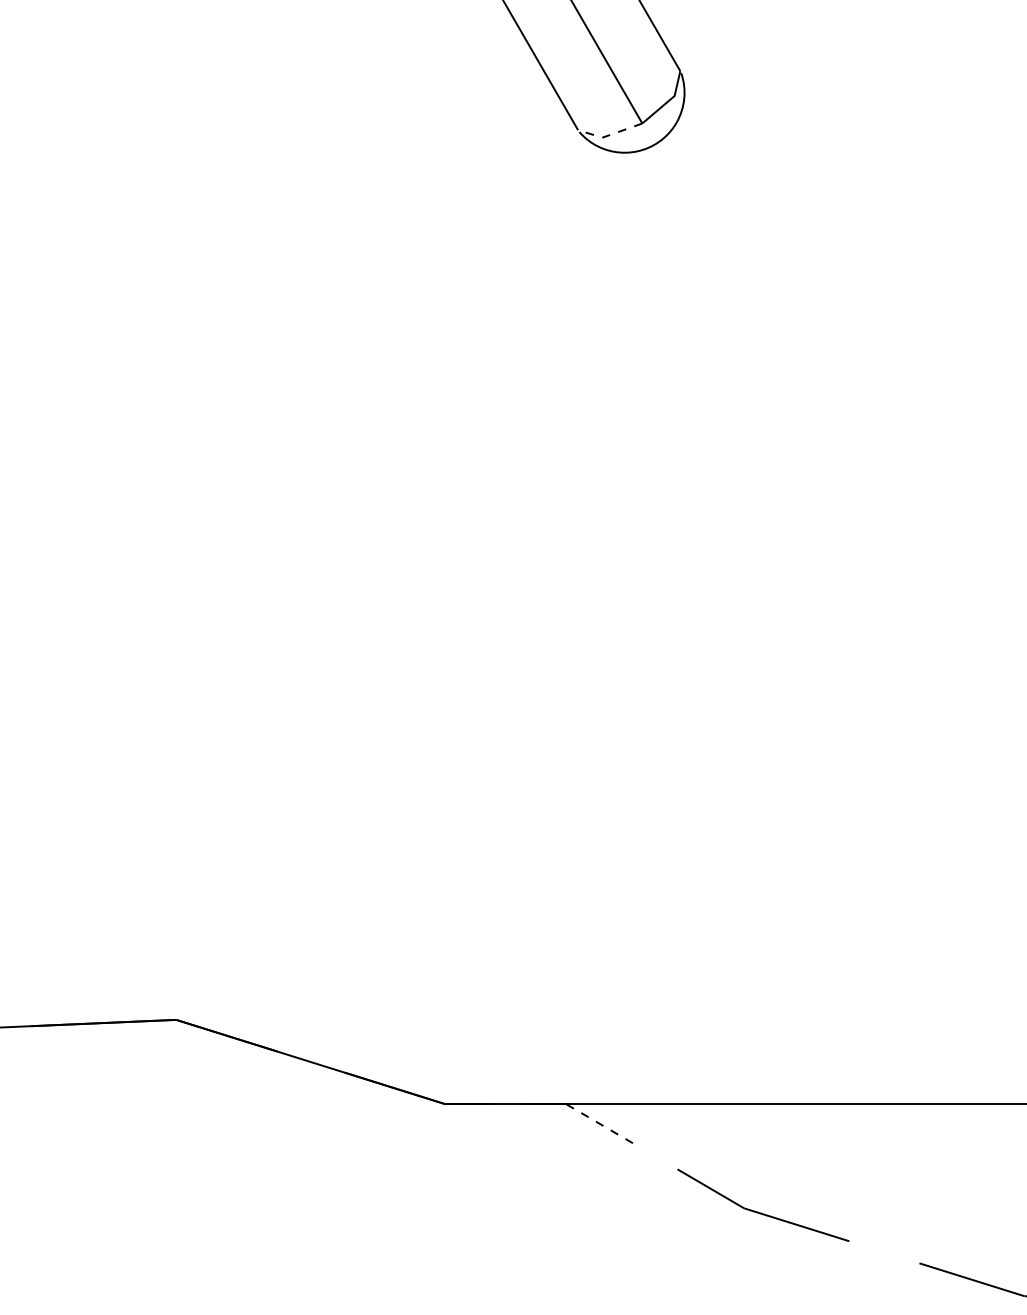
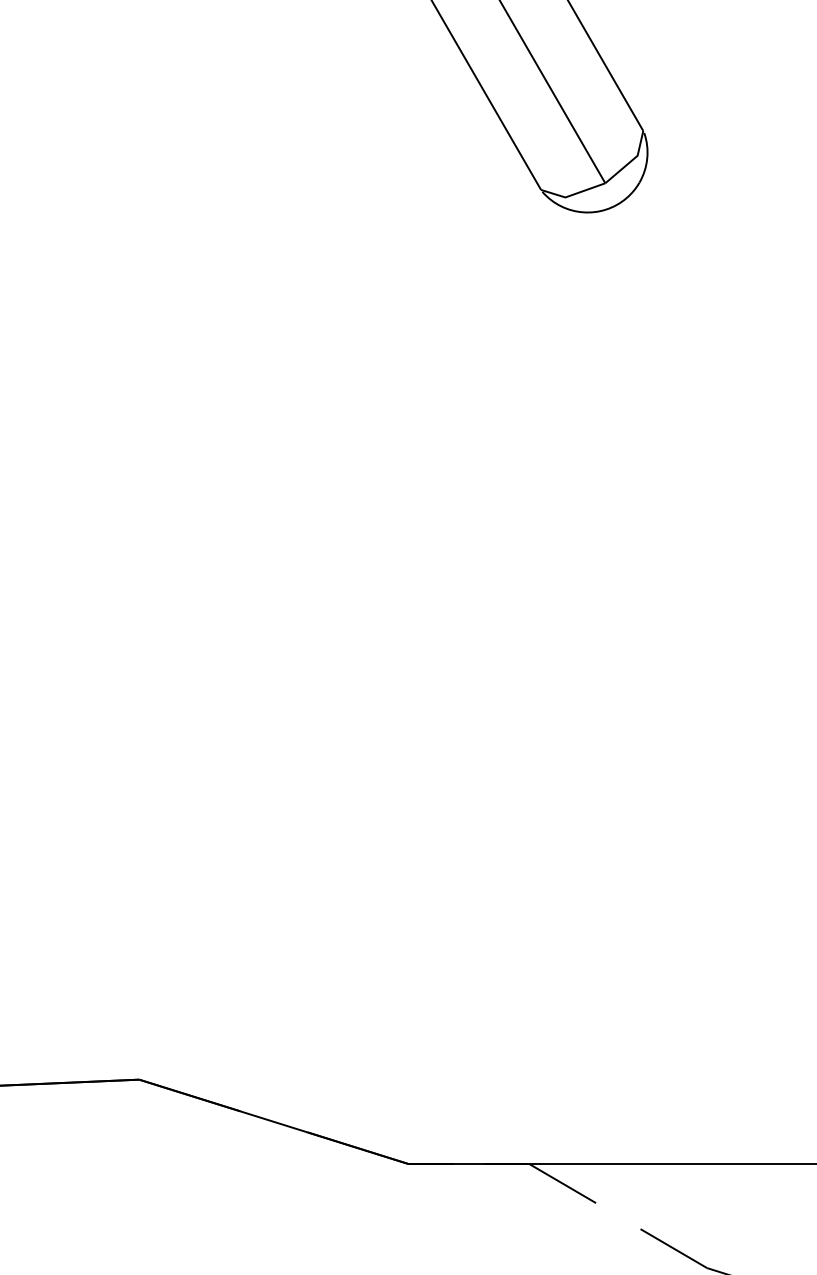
line: (609, 135) -> (572, 195), dashed -> solid
line: (599, 1123) -> (562, 1183), dashed -> solid

